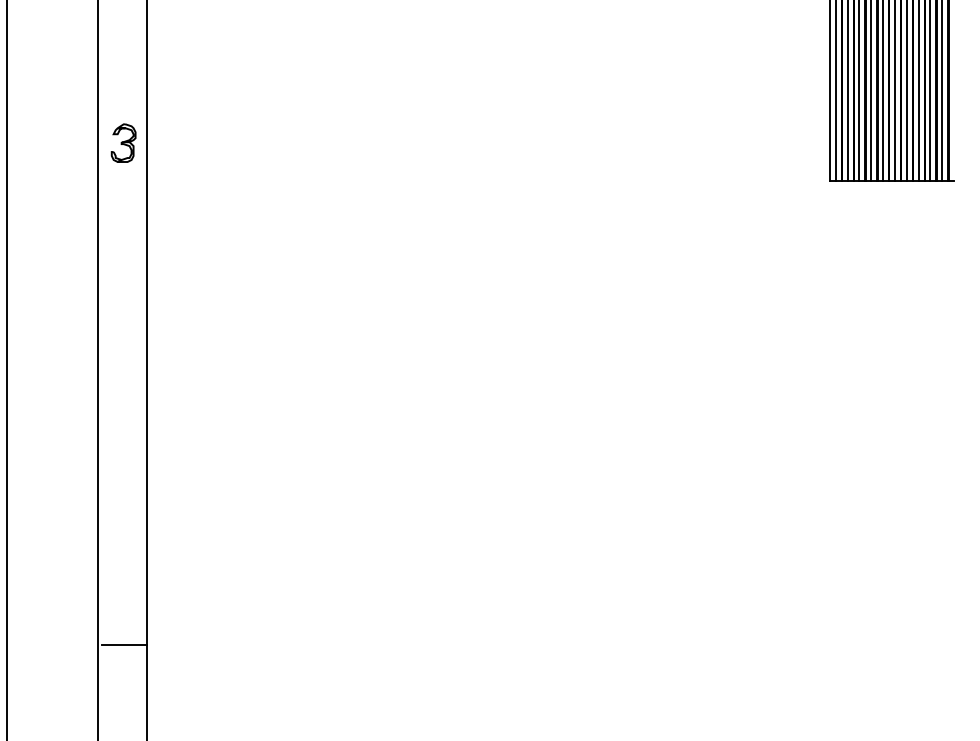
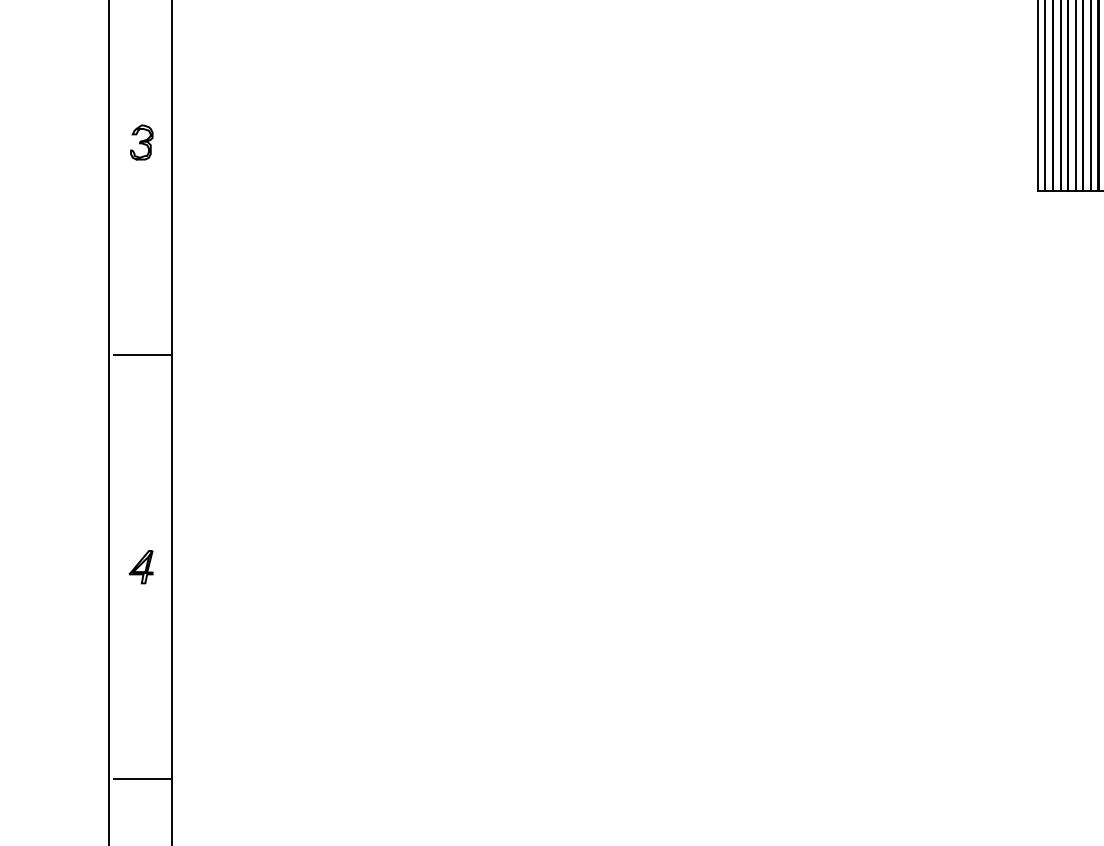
part: (123, 142) -> (141, 141), size x0.71
line: (124, 310) -> (142, 354), added
part: (123, 477) -> (141, 566), added

